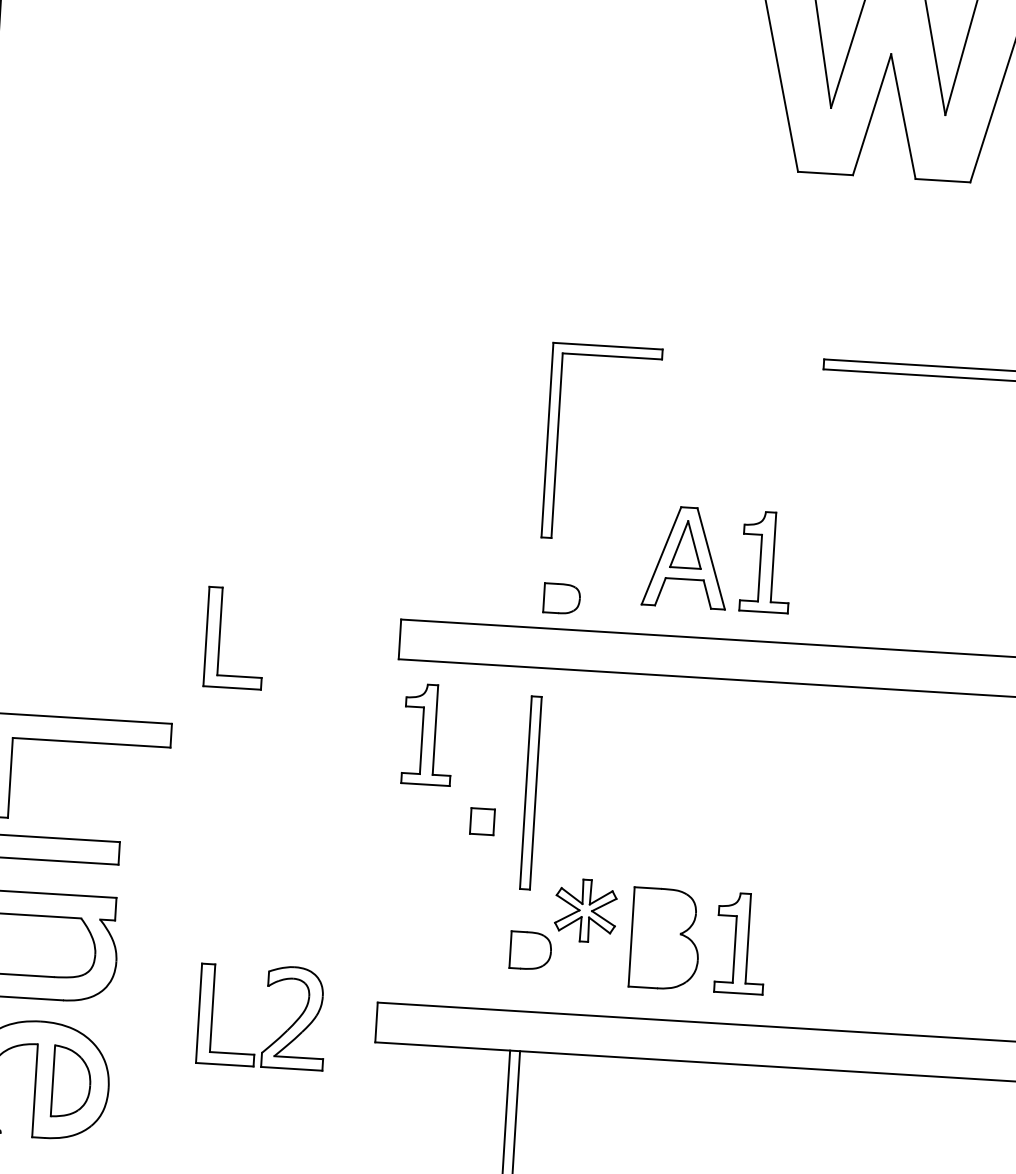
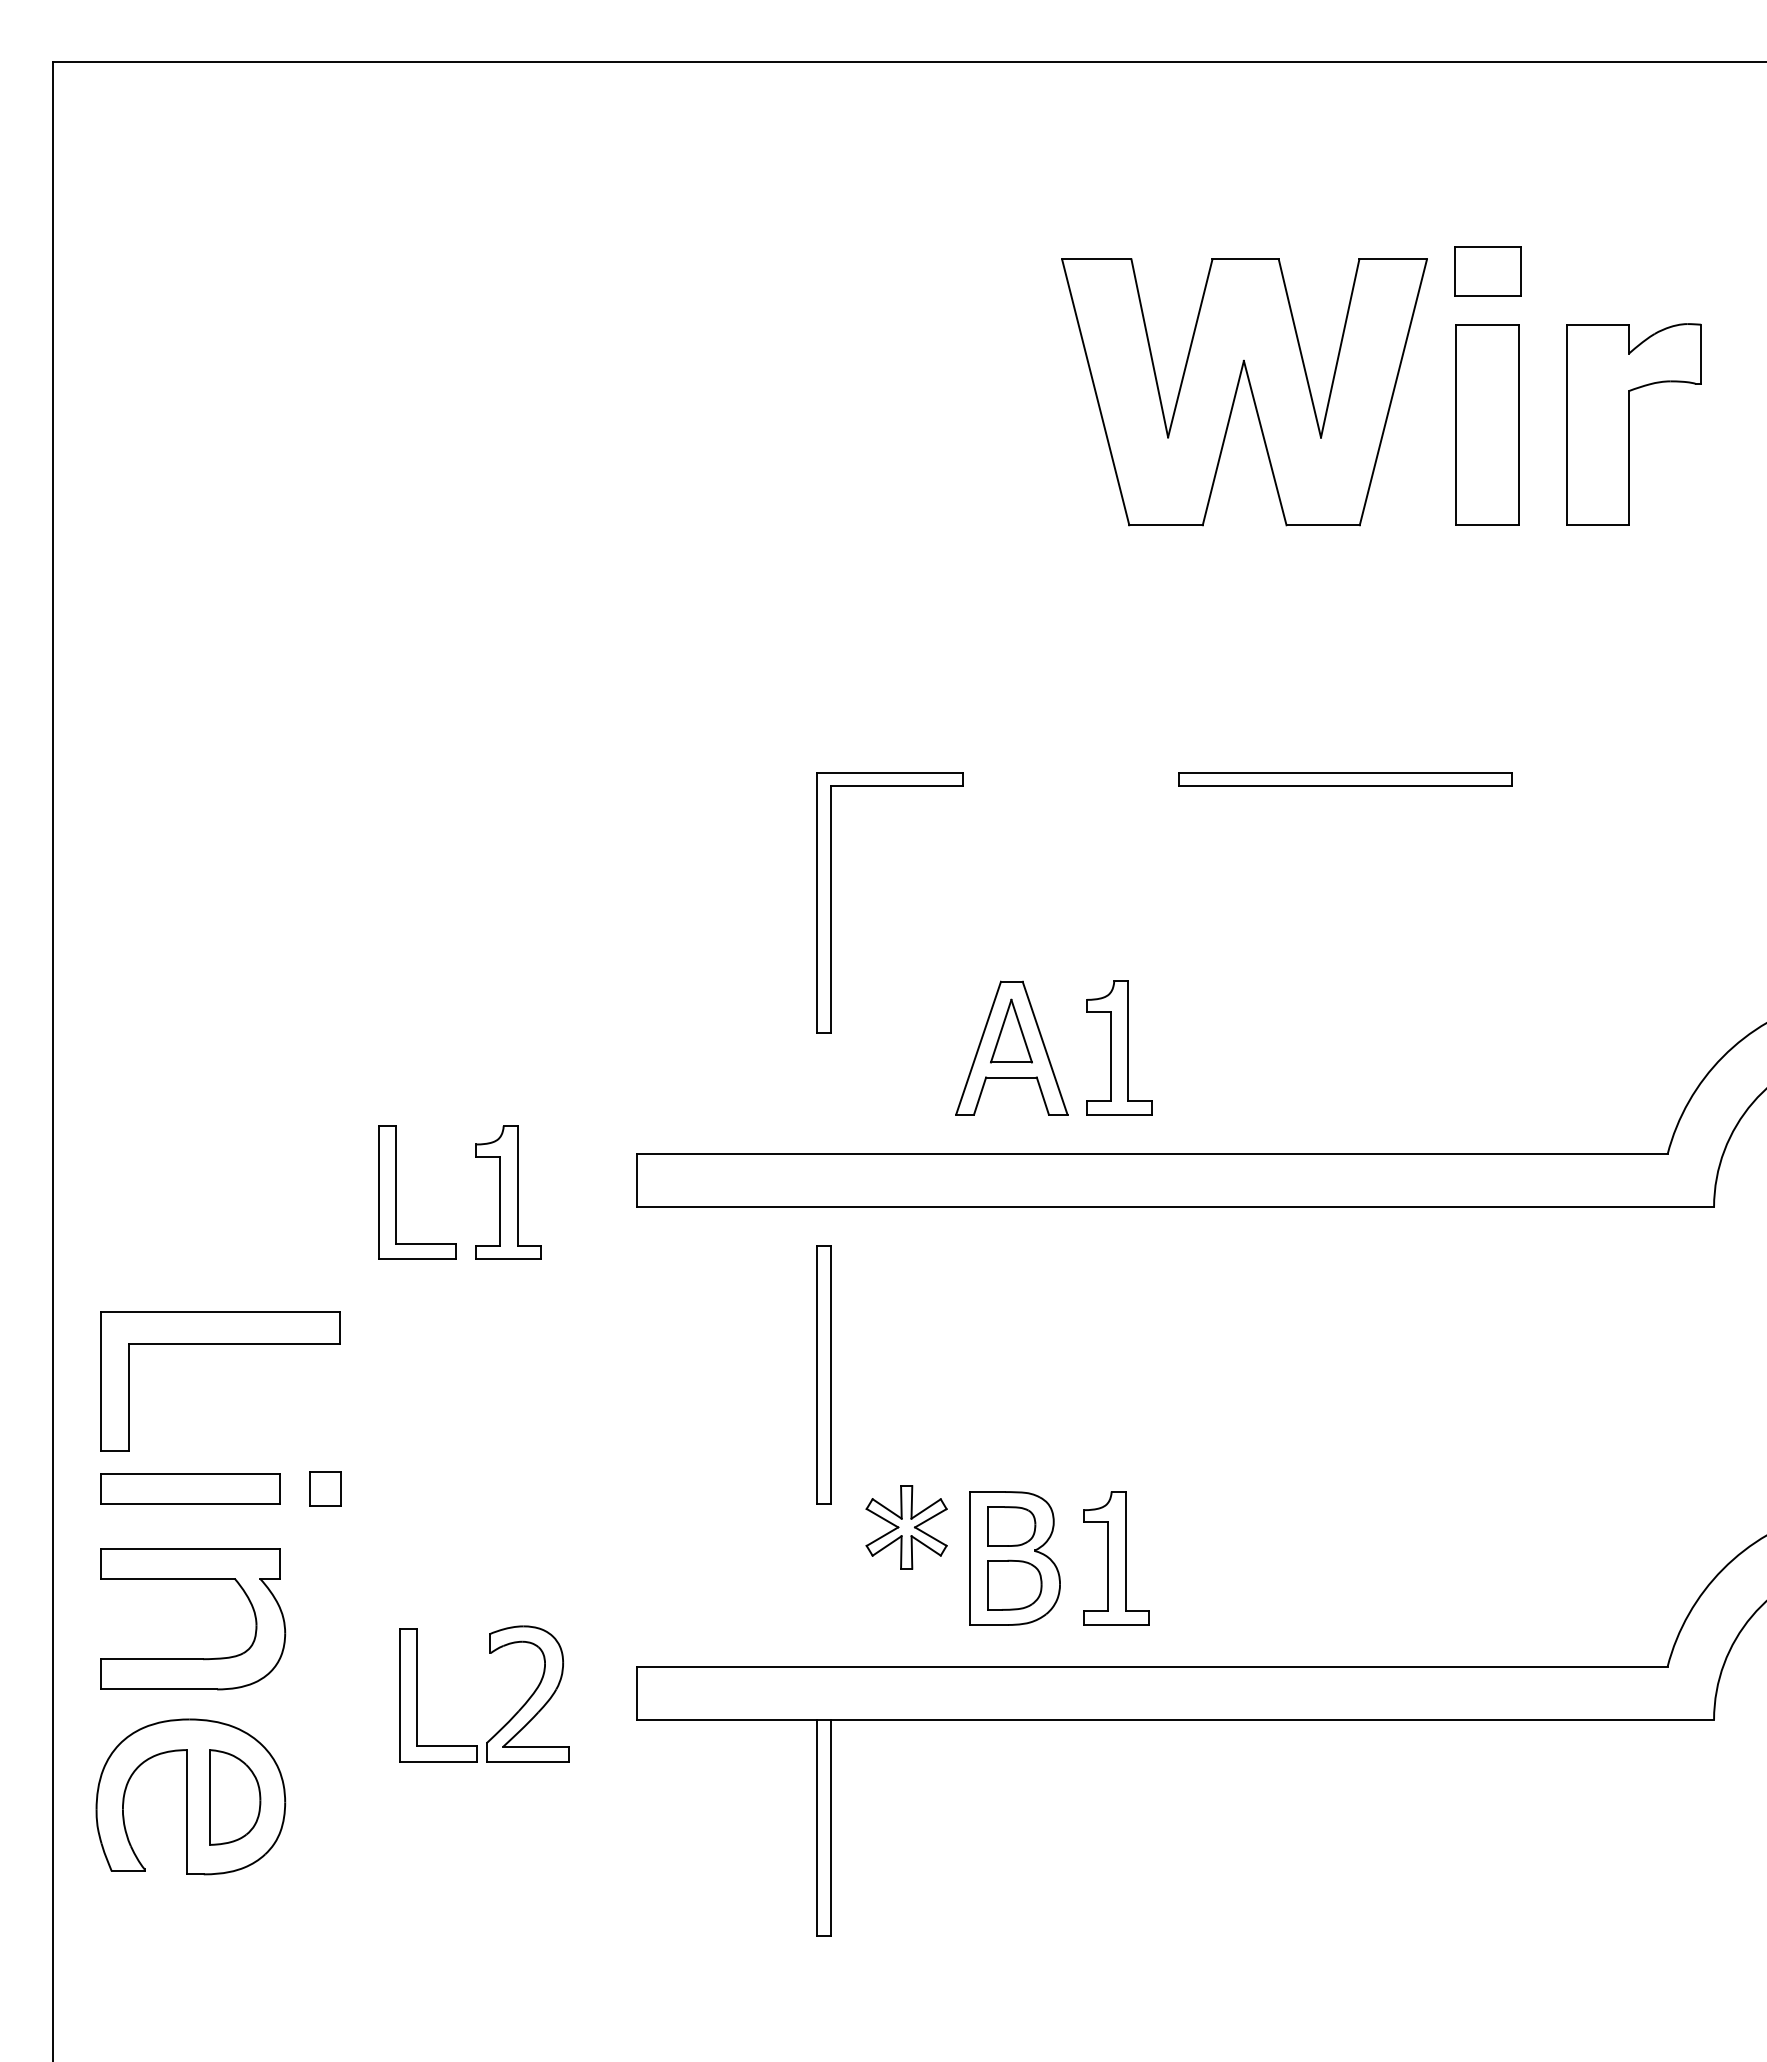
part: (561, 598) -> (1011, 1526), moved
part: (428, 734) -> (508, 1192), moved
part: (482, 821) -> (325, 1488), moved
part: (530, 950) -> (1014, 1584), moved

